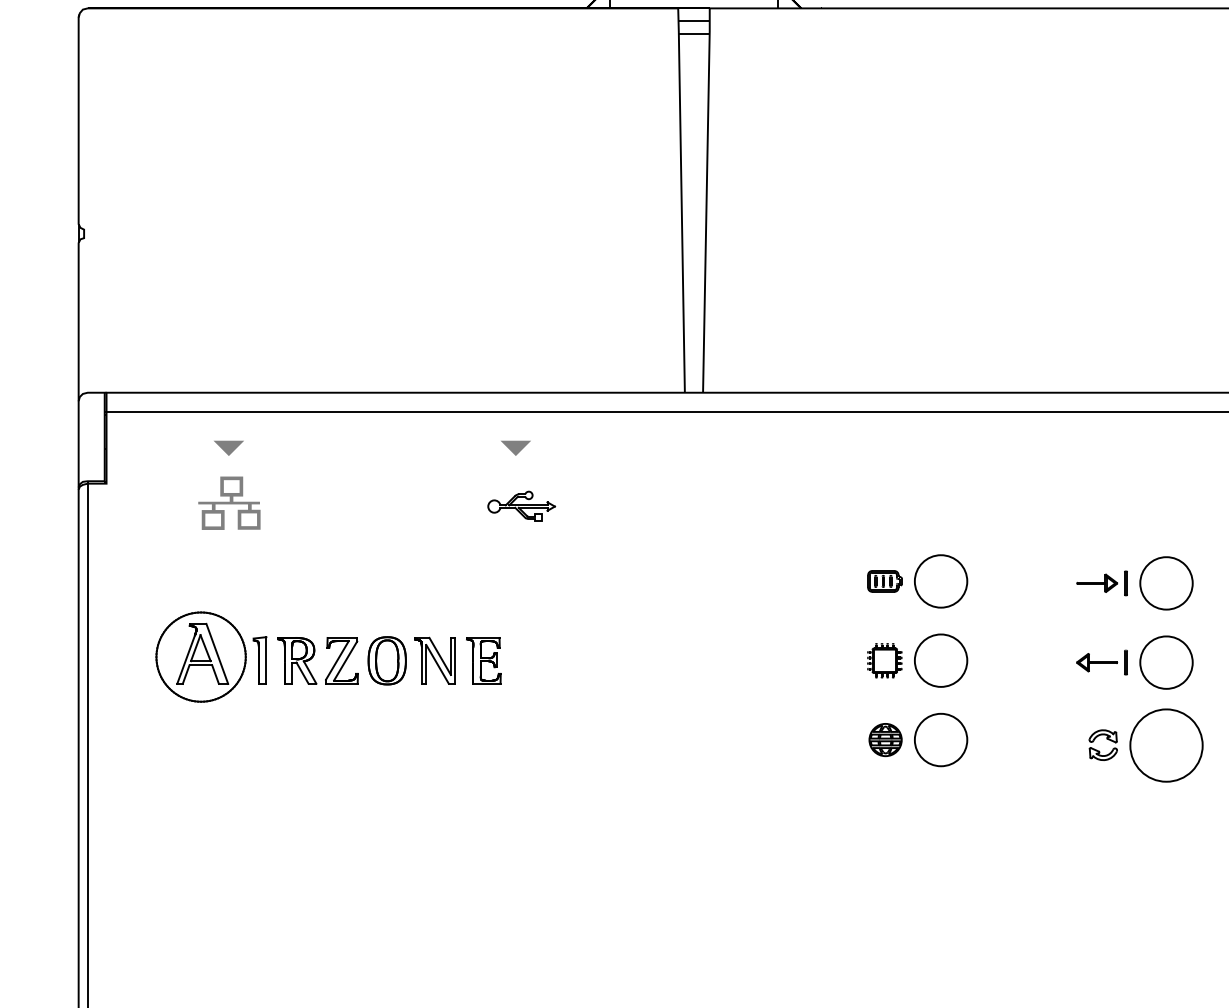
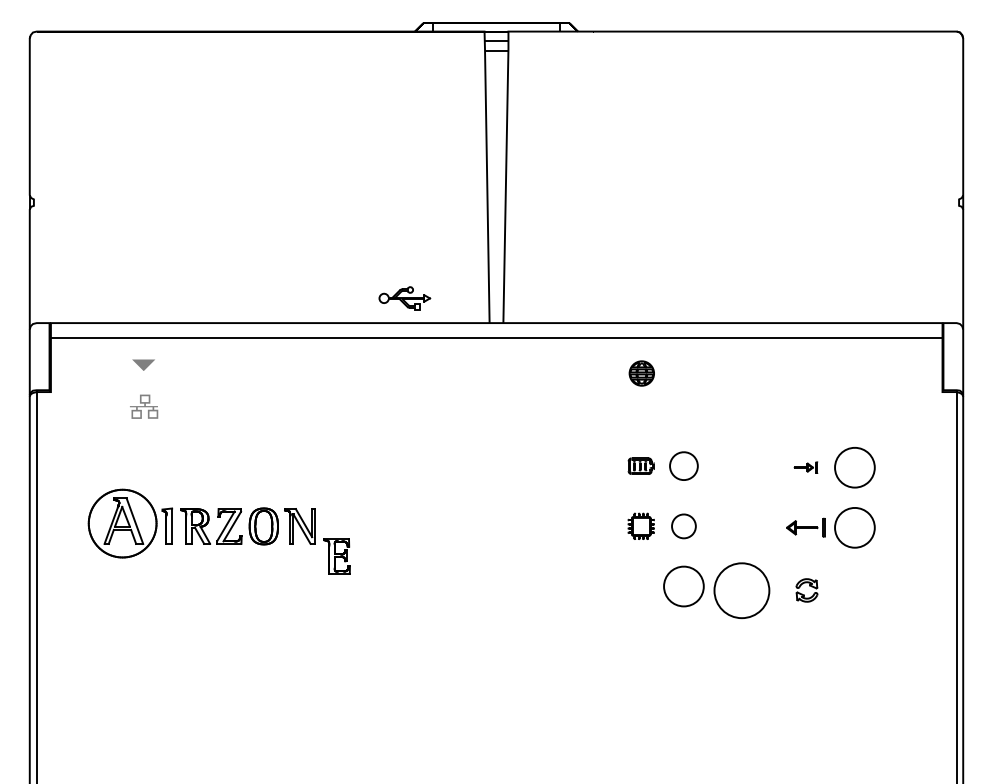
fill: (515, 448) -> (361, 365), removed
part: (228, 502) -> (143, 406), size x0.6
part: (521, 506) -> (404, 298), moved
part: (940, 580) -> (683, 465), size x0.7
part: (1101, 583) -> (805, 467), size x0.6
part: (483, 660) -> (336, 556), moved
part: (940, 660) -> (683, 526), size x0.6
part: (885, 739) -> (641, 373), moved
part: (1165, 745) -> (741, 590), moved

